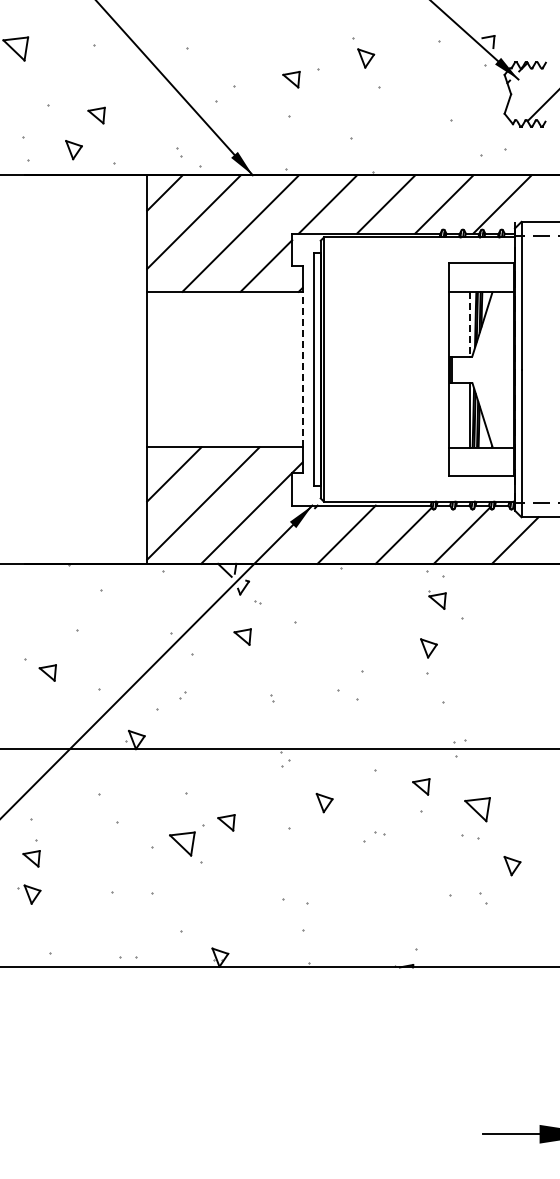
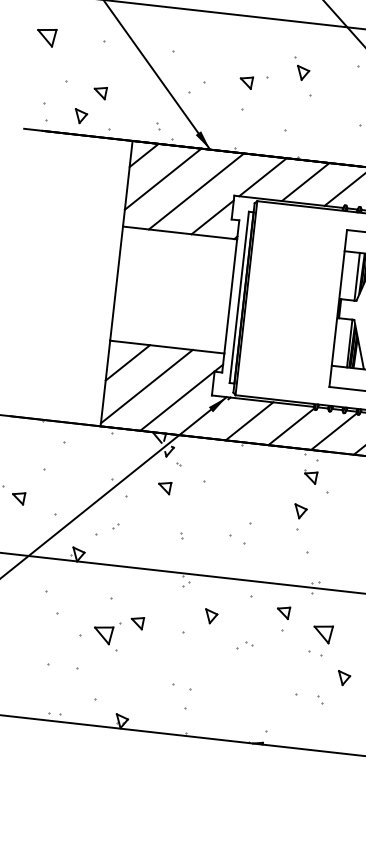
line: (469, 324) -> (357, 277), dashed -> solid
line: (302, 369) -> (230, 296), dashed -> solid

